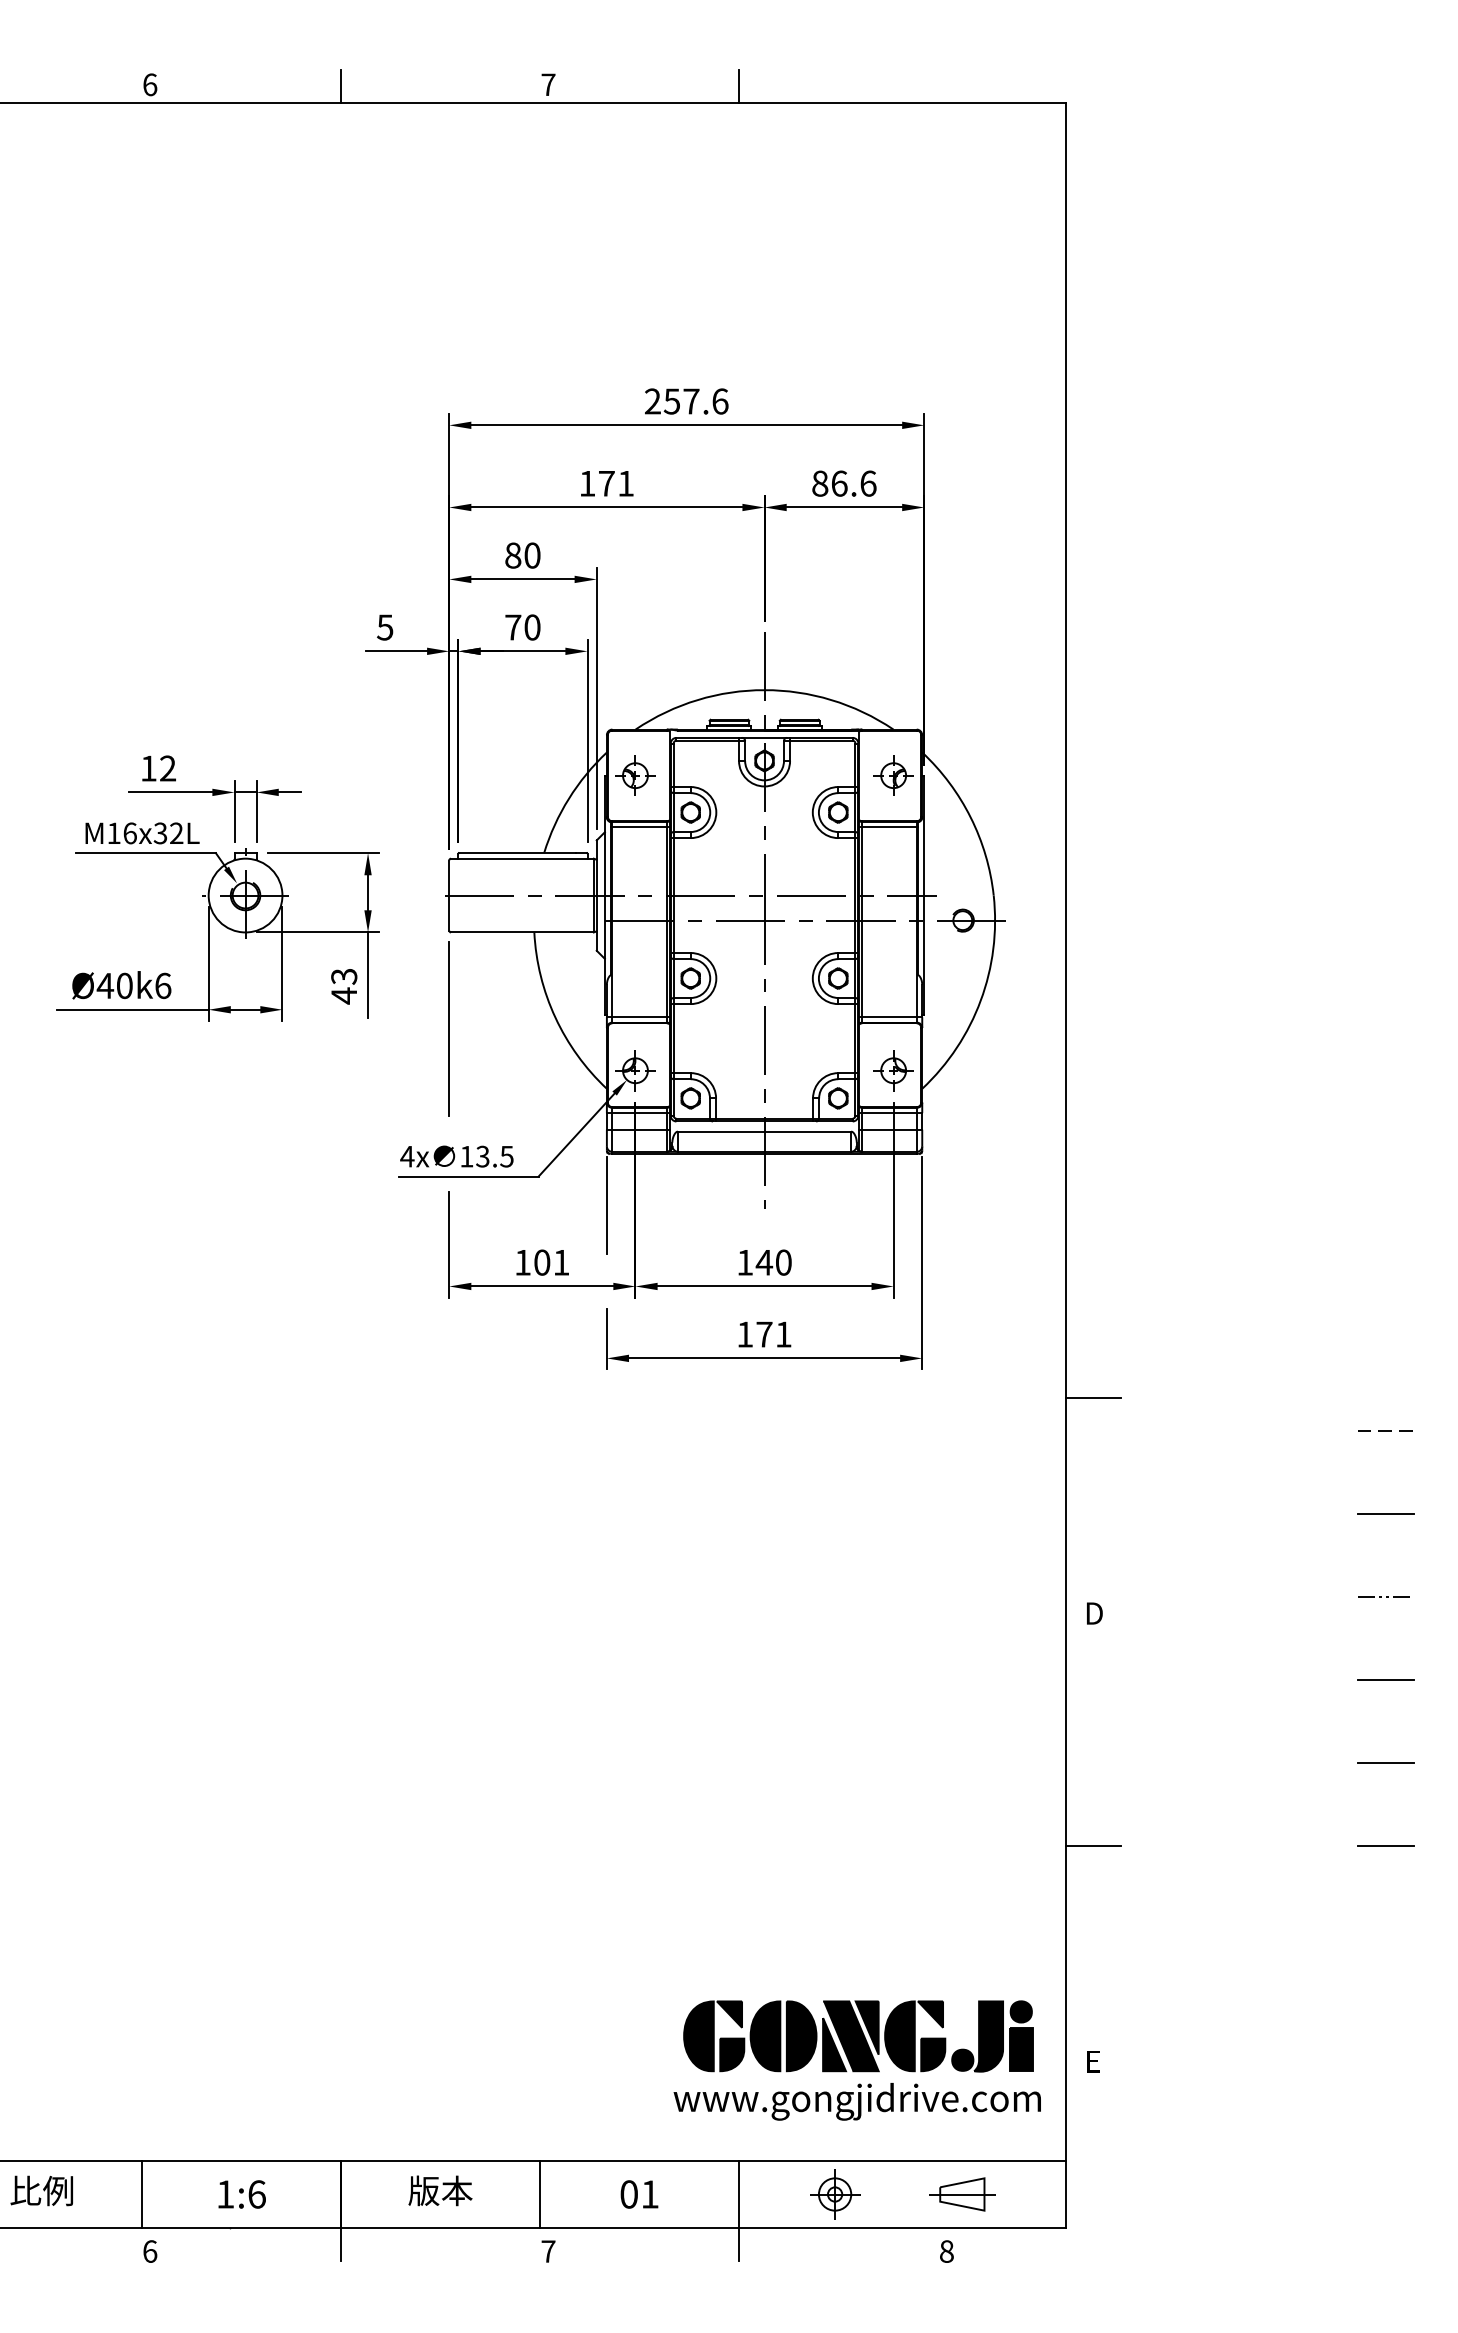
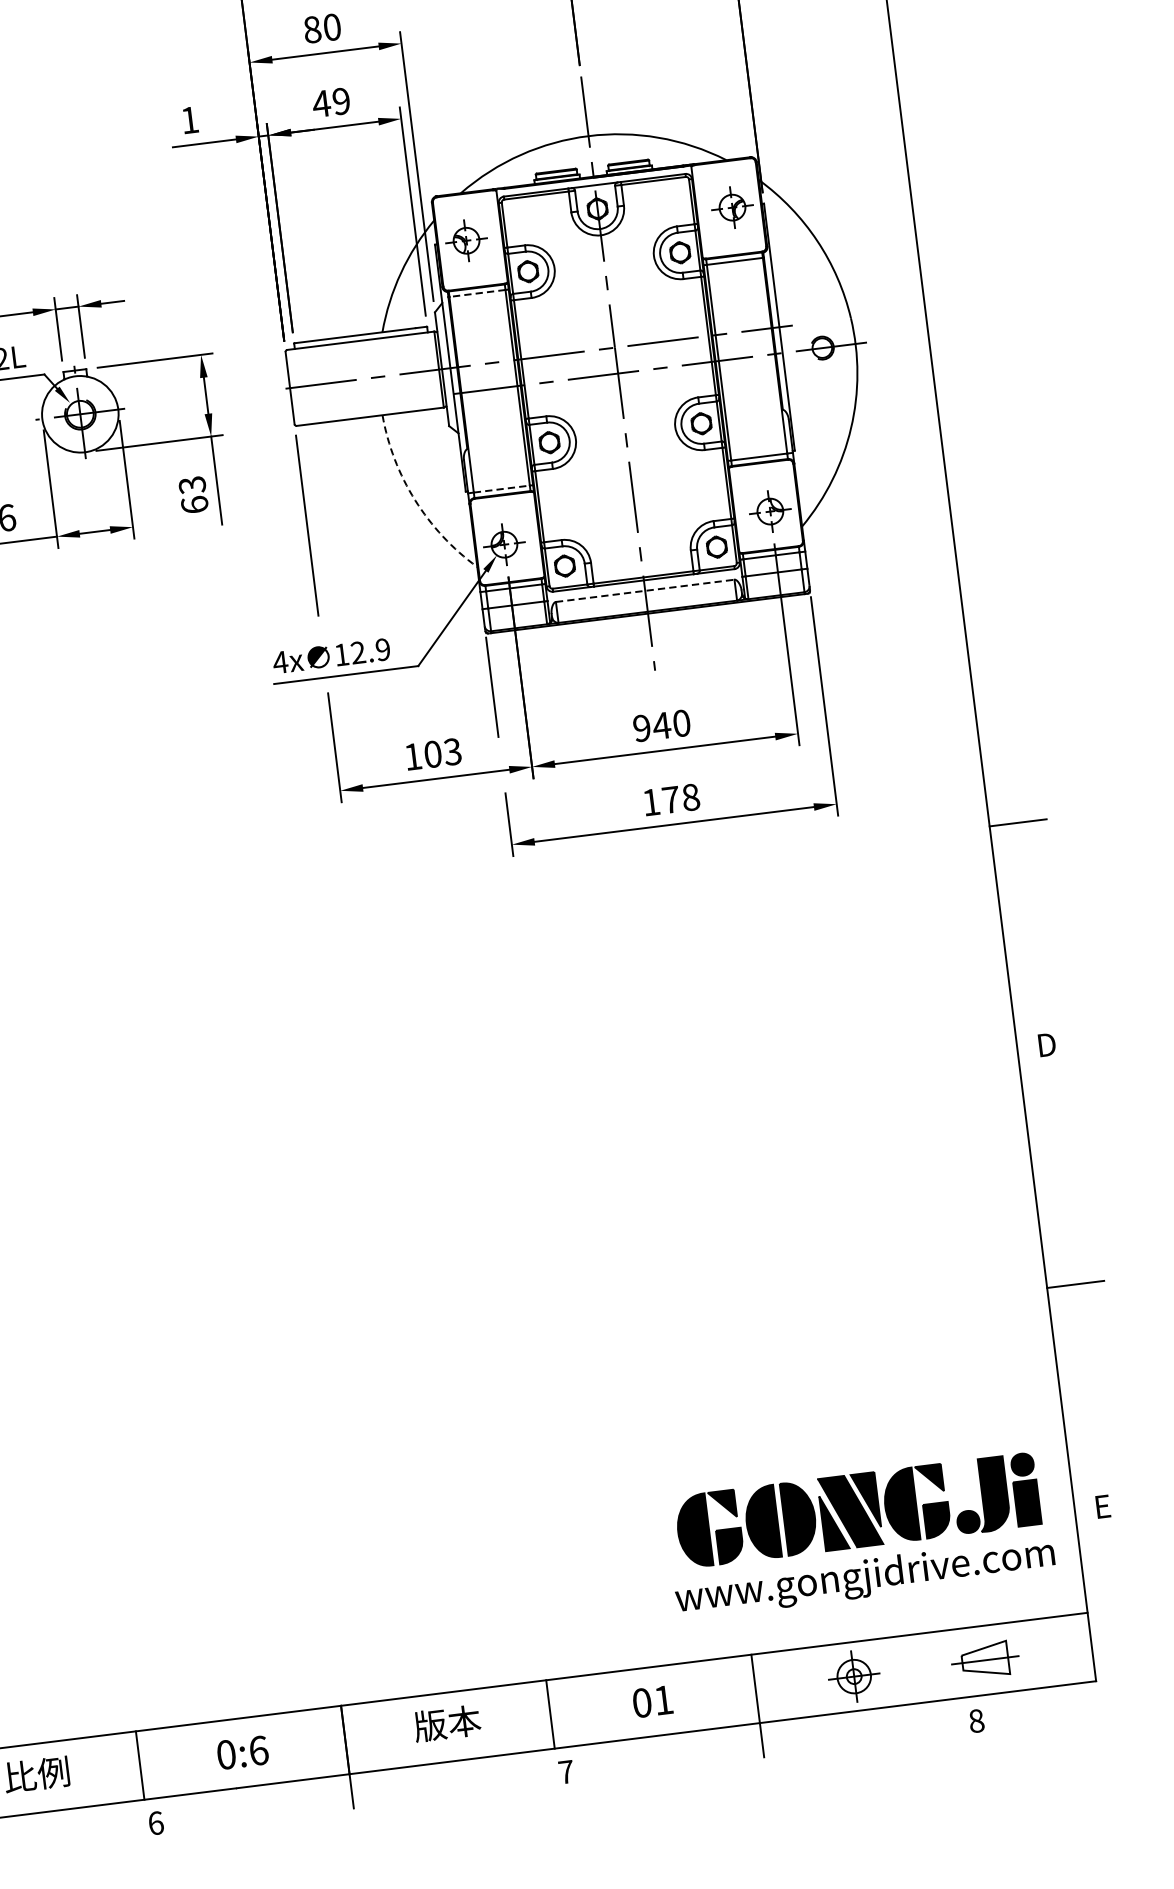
text: (385, 627) -> (190, 120), 5 -> 1
text: (522, 627) -> (331, 102), 70 -> 49
line: (639, 827) -> (477, 293), solid -> dashed
text: (344, 995) -> (195, 504), 43 -> 63
arc: (555, 1017) -> (415, 500), solid -> dashed
line: (640, 1017) -> (502, 489), solid -> dashed
line: (764, 1131) -> (645, 590), solid -> dashed
text: (494, 1156) -> (370, 651), 13.5 -> 12.9
text: (561, 1262) -> (452, 751), 101 -> 103
text: (744, 1262) -> (641, 728), 140 -> 940
text: (783, 1334) -> (690, 797), 171 -> 178
text: (225, 2194) -> (226, 1754), 1:6 -> 0:6

